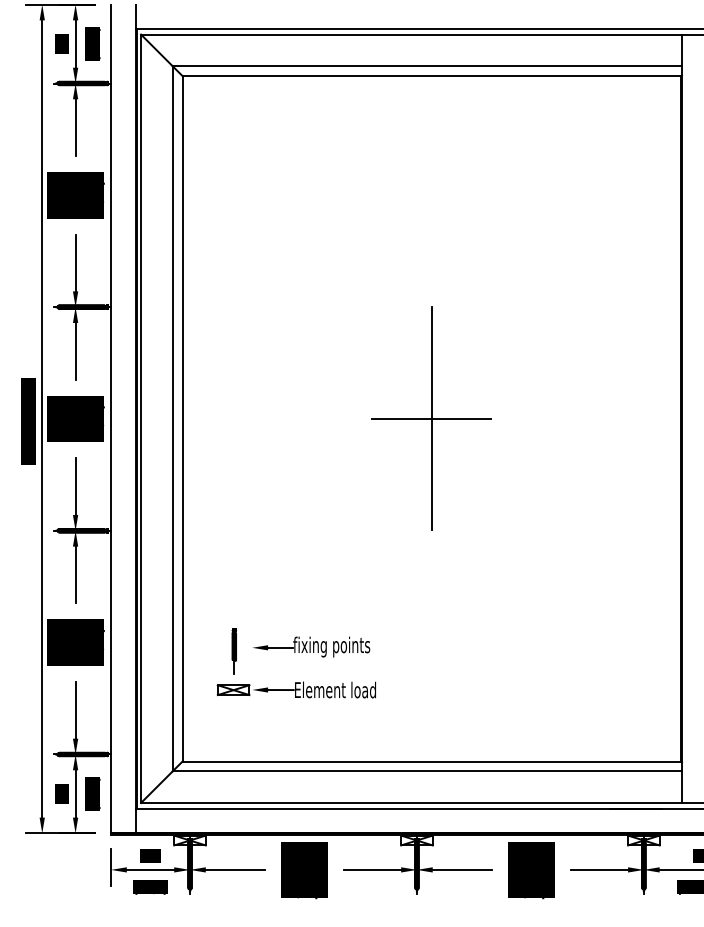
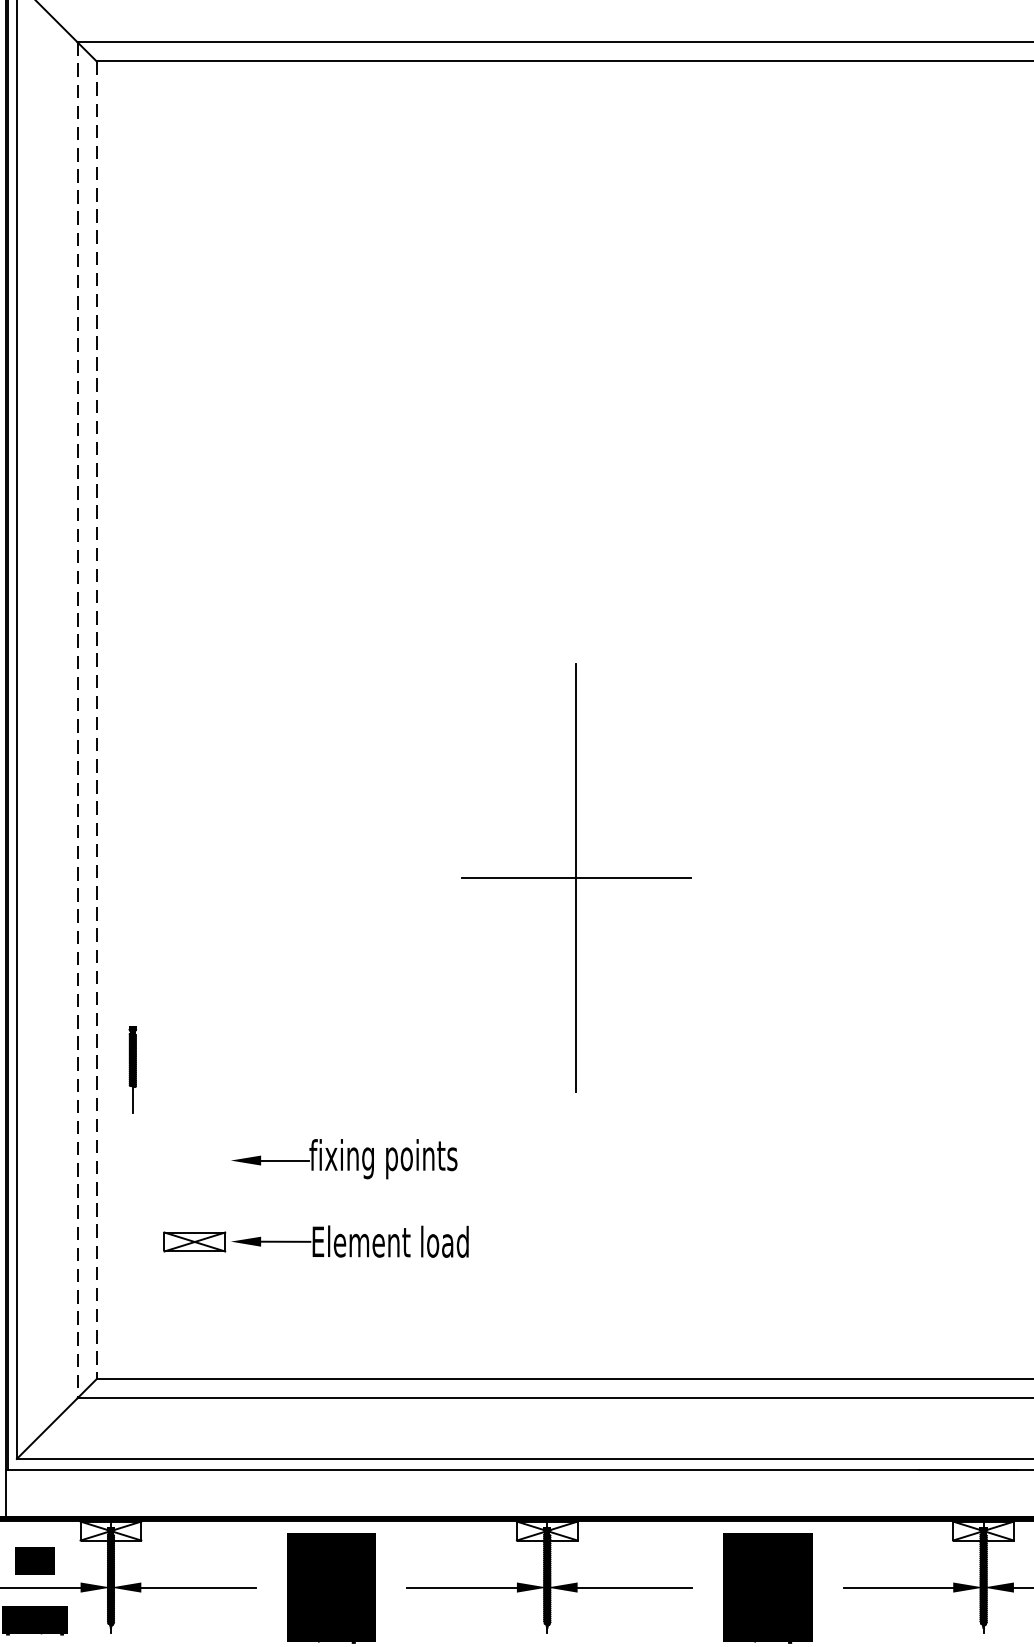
line: (172, 418) -> (77, 719), solid -> dashed
line: (182, 418) -> (96, 719), solid -> dashed
part: (431, 418) -> (575, 877), moved
part: (234, 651) -> (133, 1069), moved

